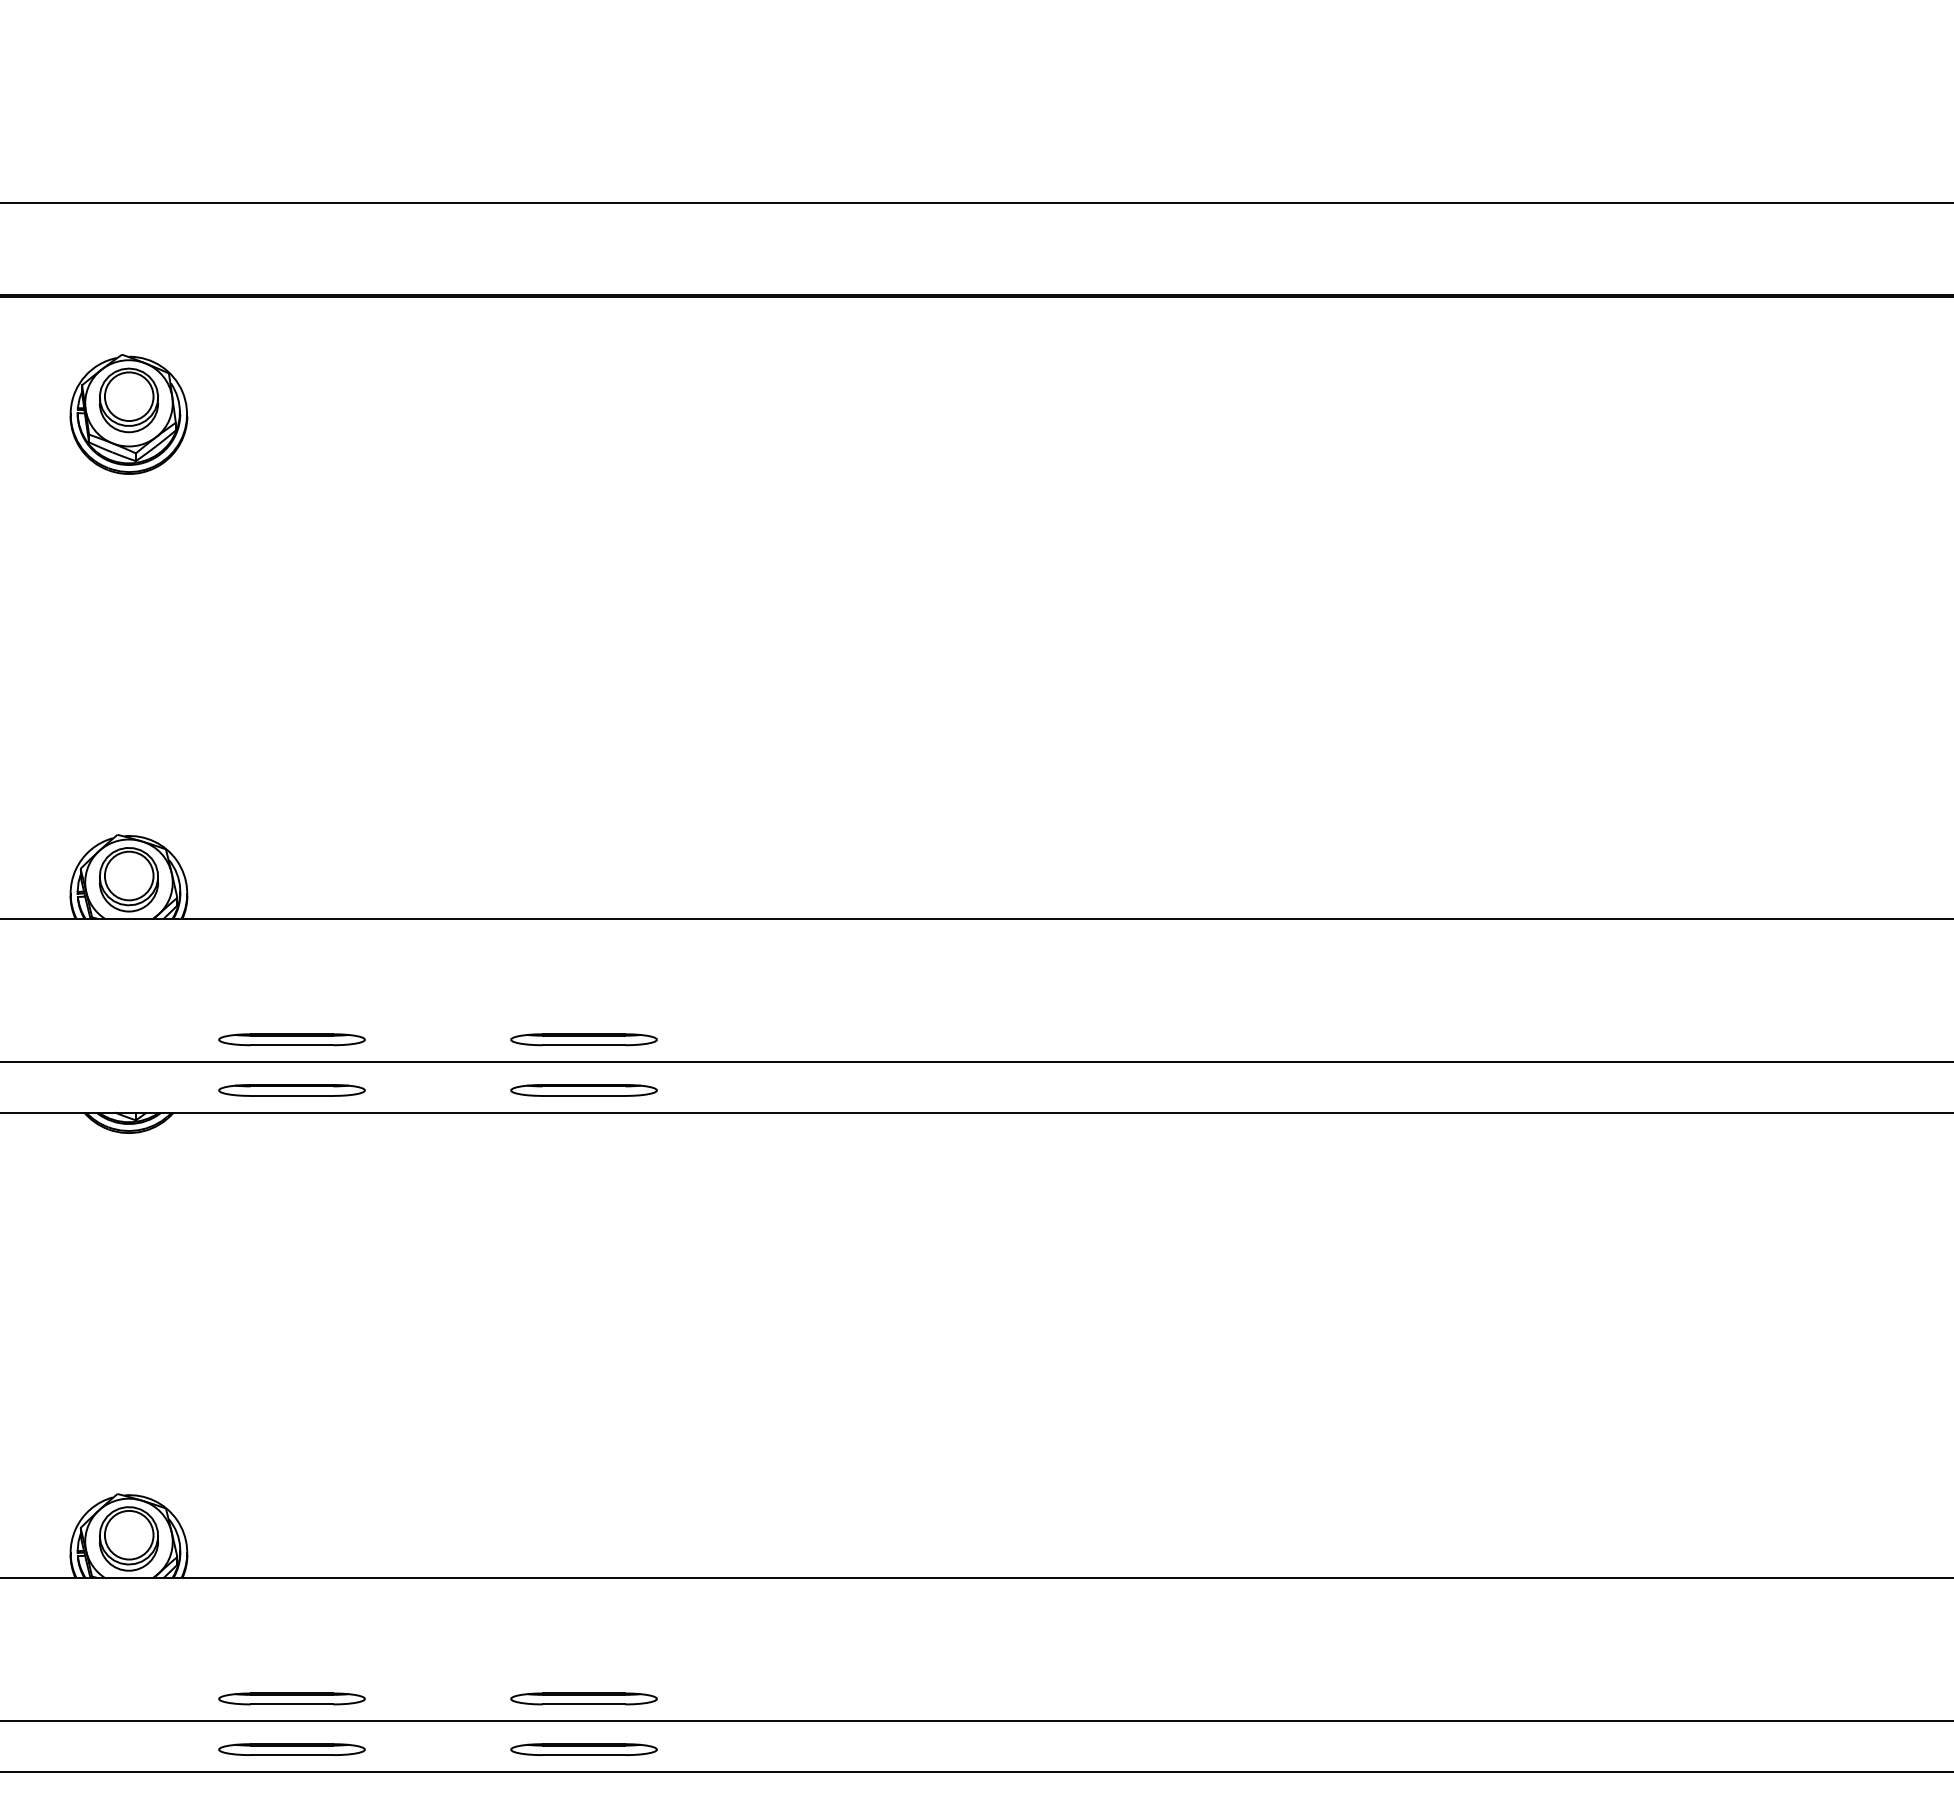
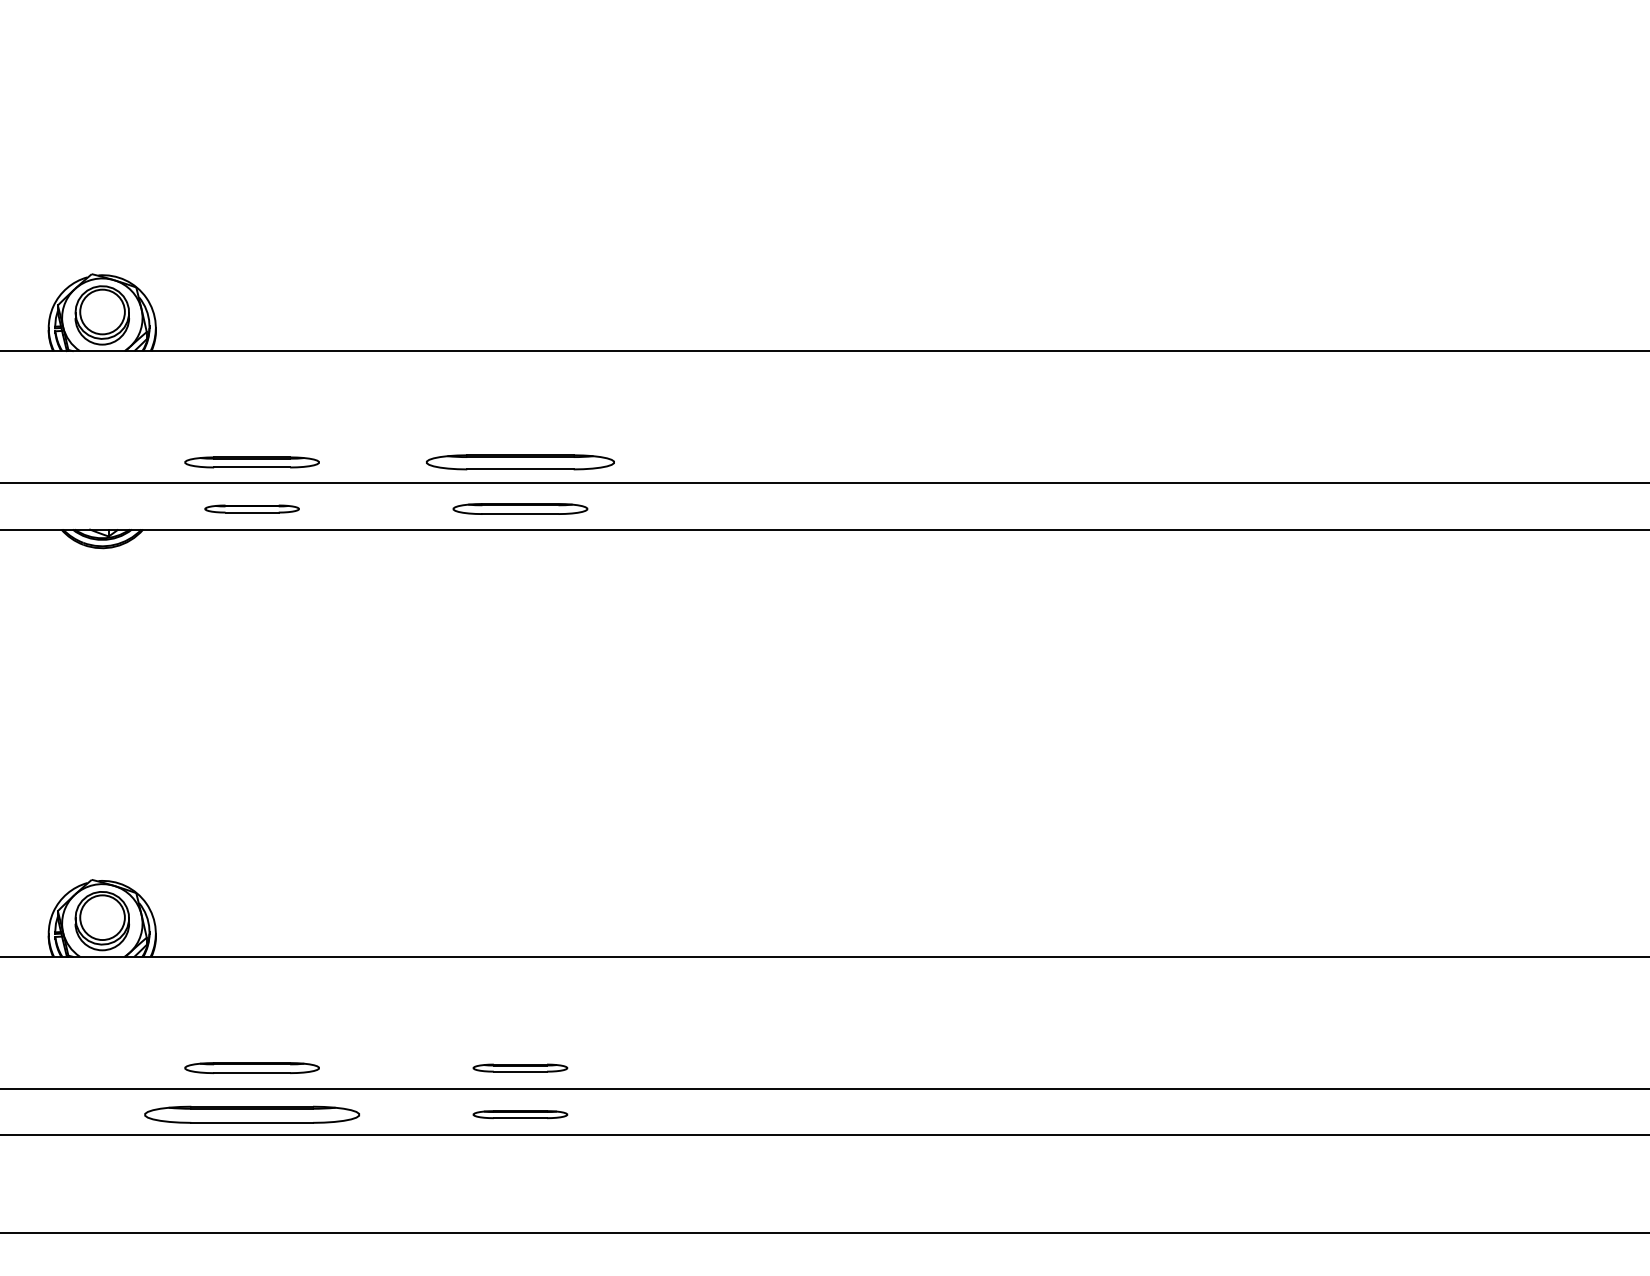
part: (583, 1039) -> (519, 462), size x1.4
part: (291, 1090) -> (251, 509), size x0.7
part: (583, 1698) -> (519, 1067), size x0.7
part: (291, 1749) -> (251, 1114), size x1.6
part: (583, 1749) -> (519, 1114), size x0.7

